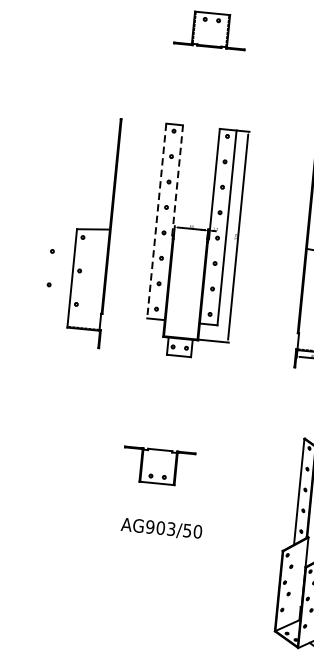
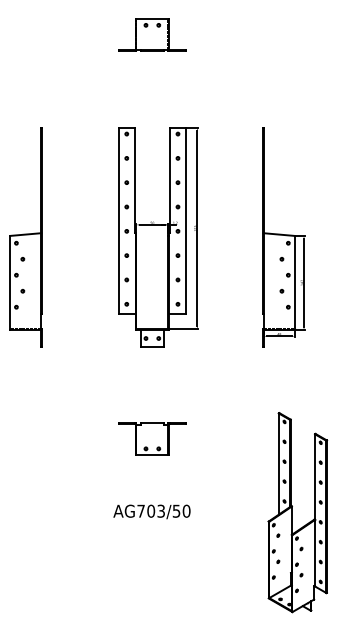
line: (177, 180) -> (134, 180), dashed -> solid
line: (156, 221) -> (118, 221), dashed -> solid
part: (93, 232) -> (25, 237), moved
part: (158, 465) -> (152, 438), moved
text: (149, 526) -> (140, 510), AG903/50 -> AG703/50

